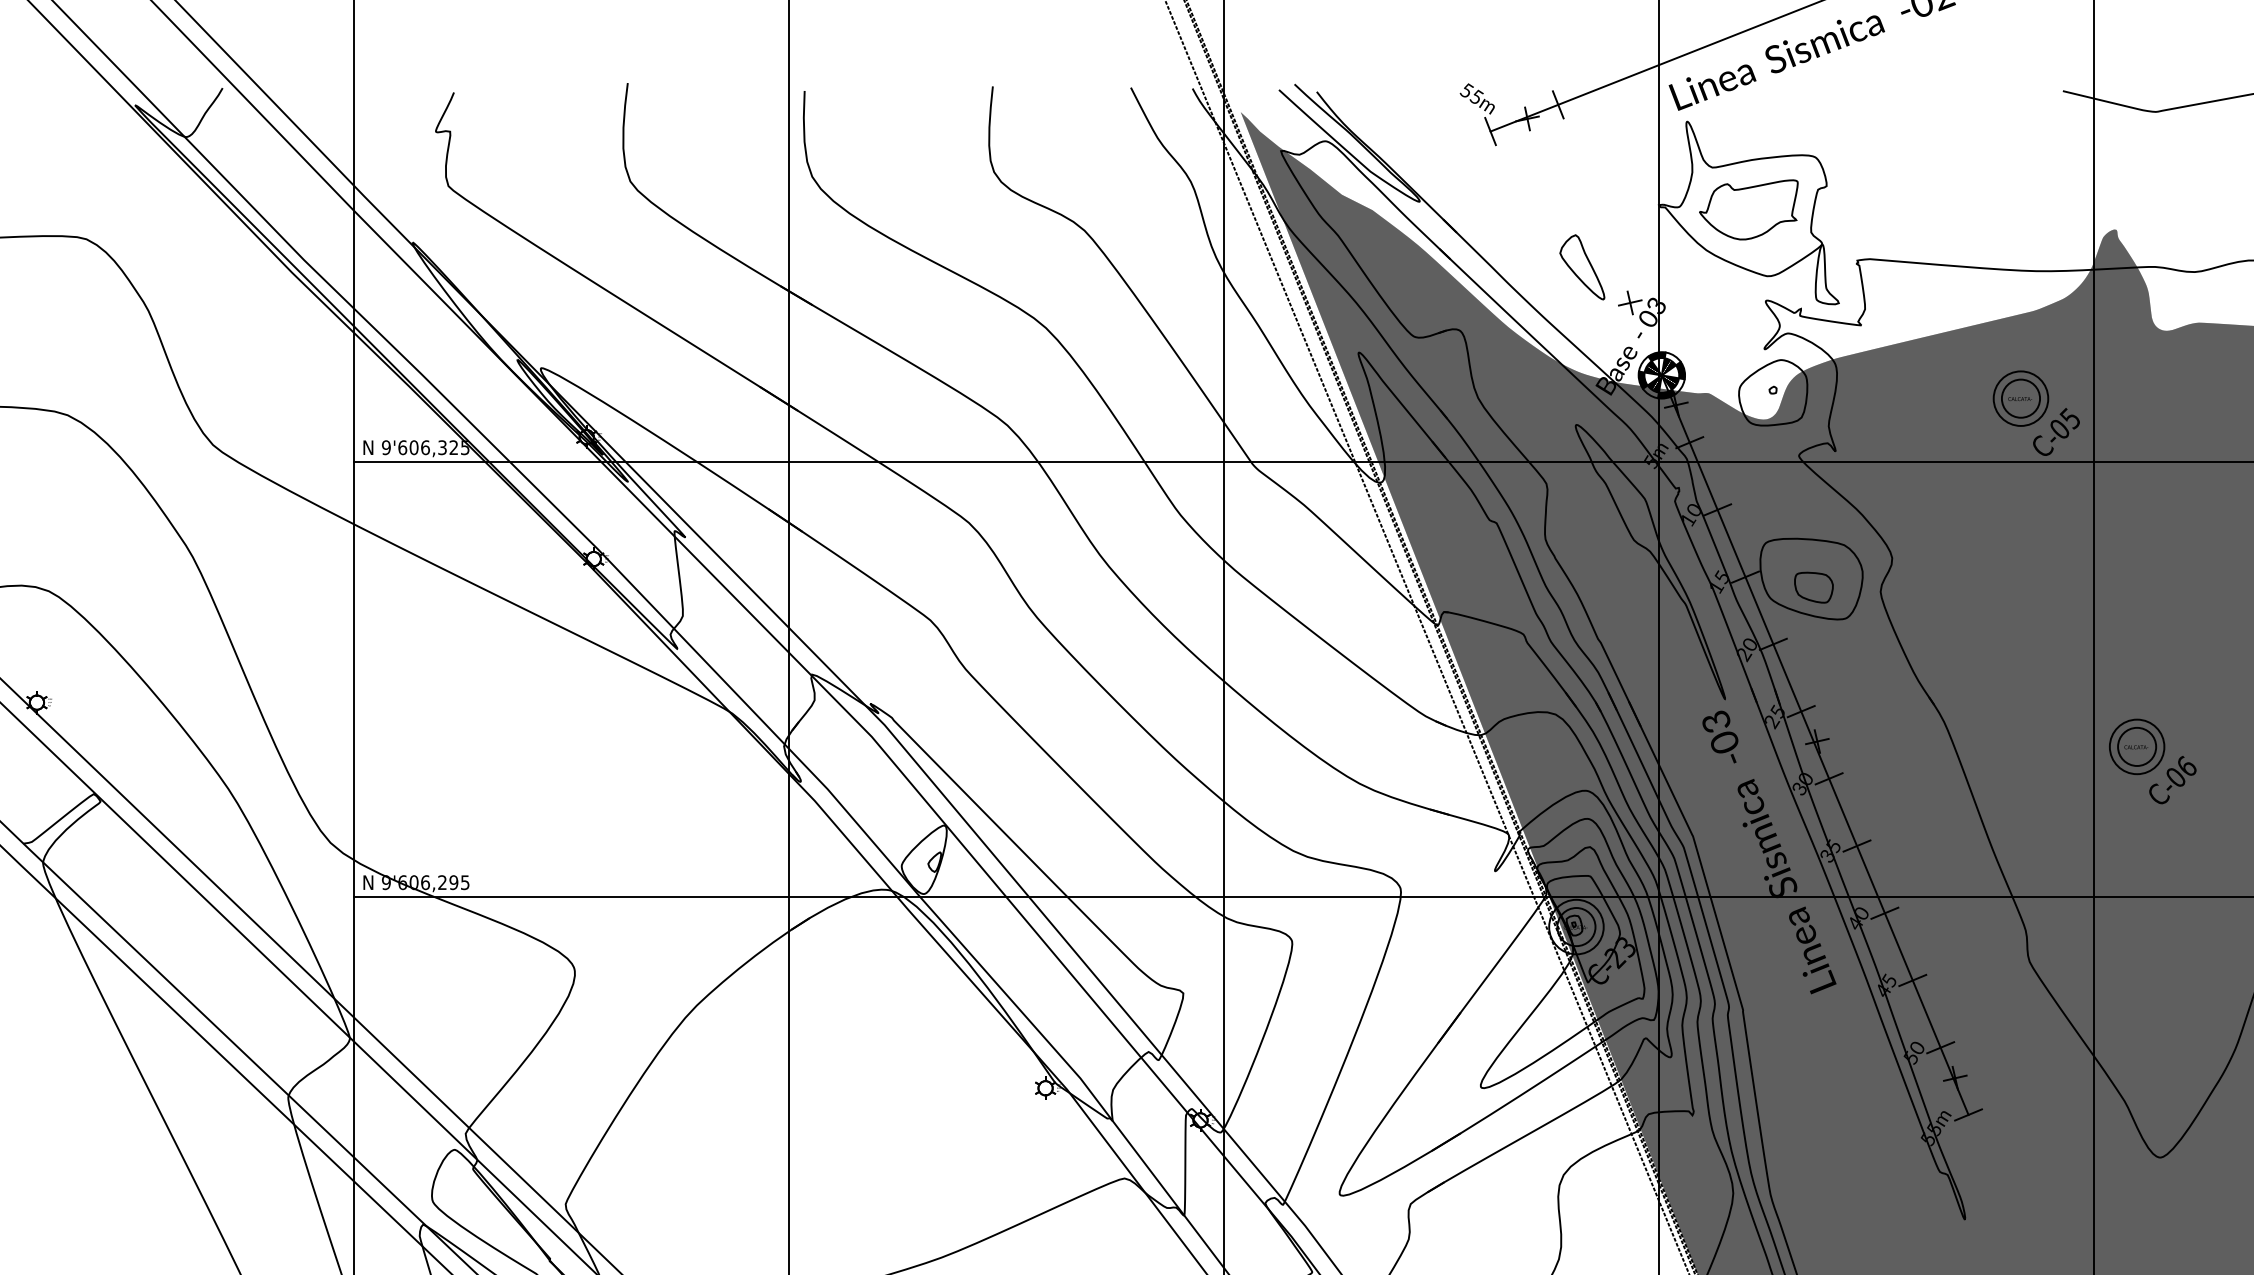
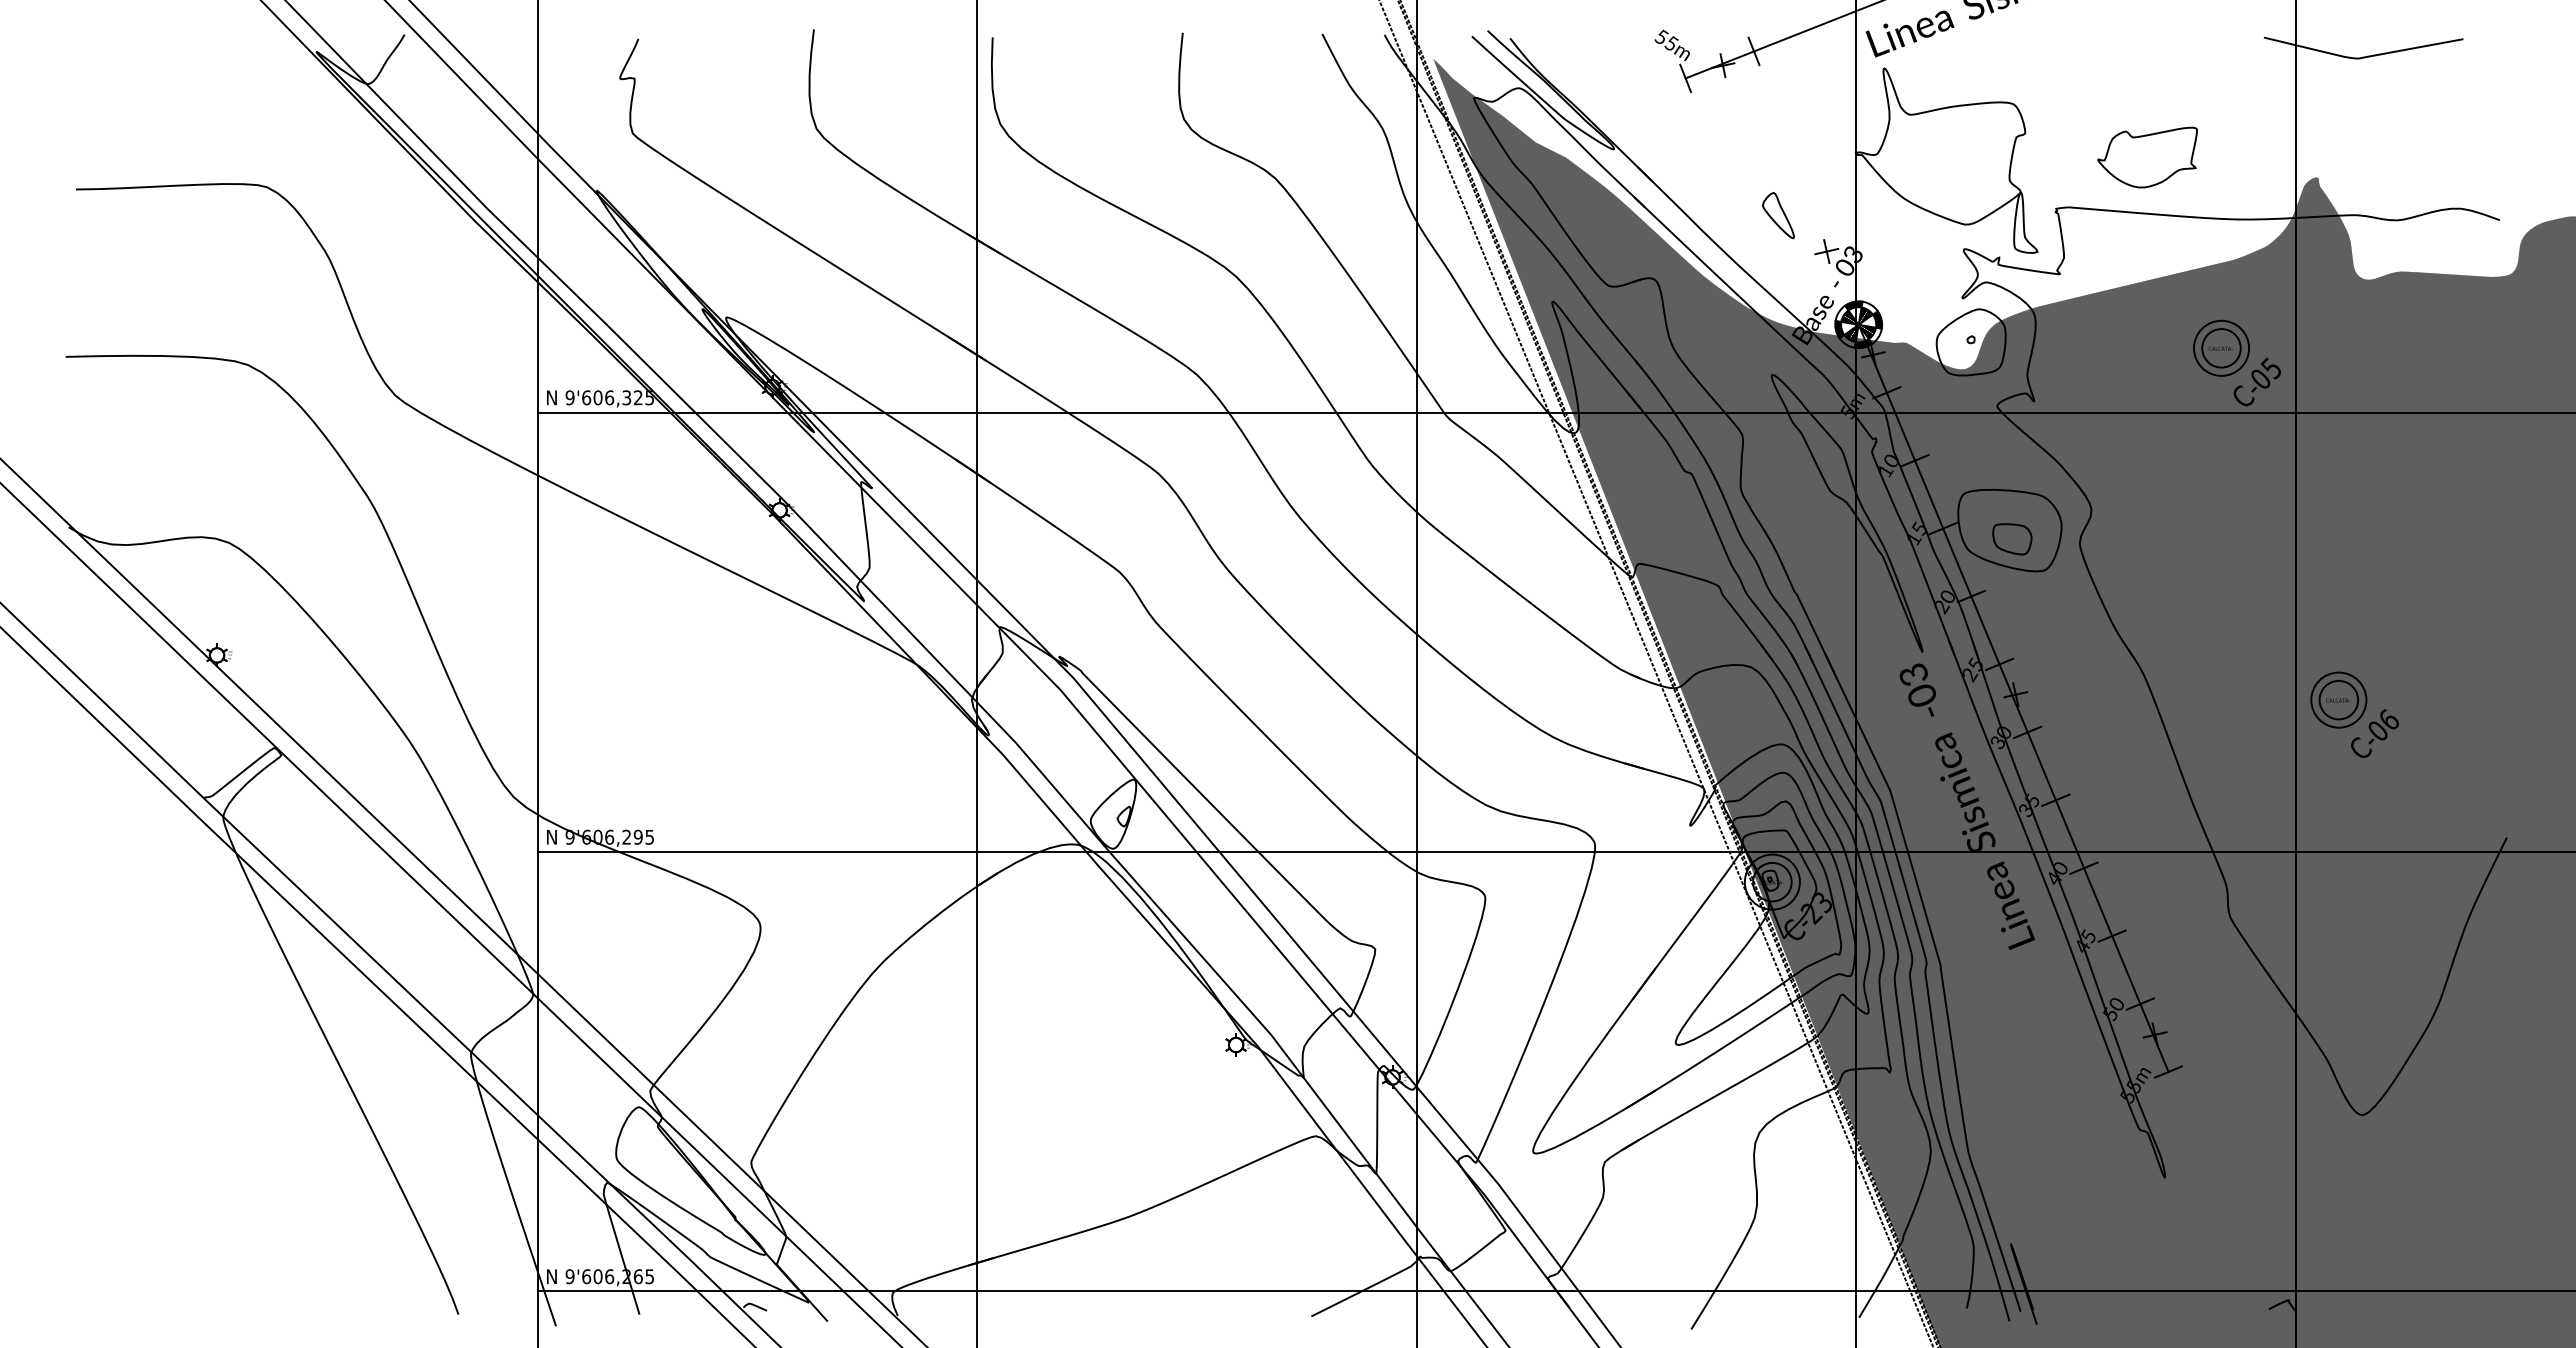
part: (1748, 209) -> (2147, 157), moved
part: (1582, 267) -> (1778, 215), size x0.7

